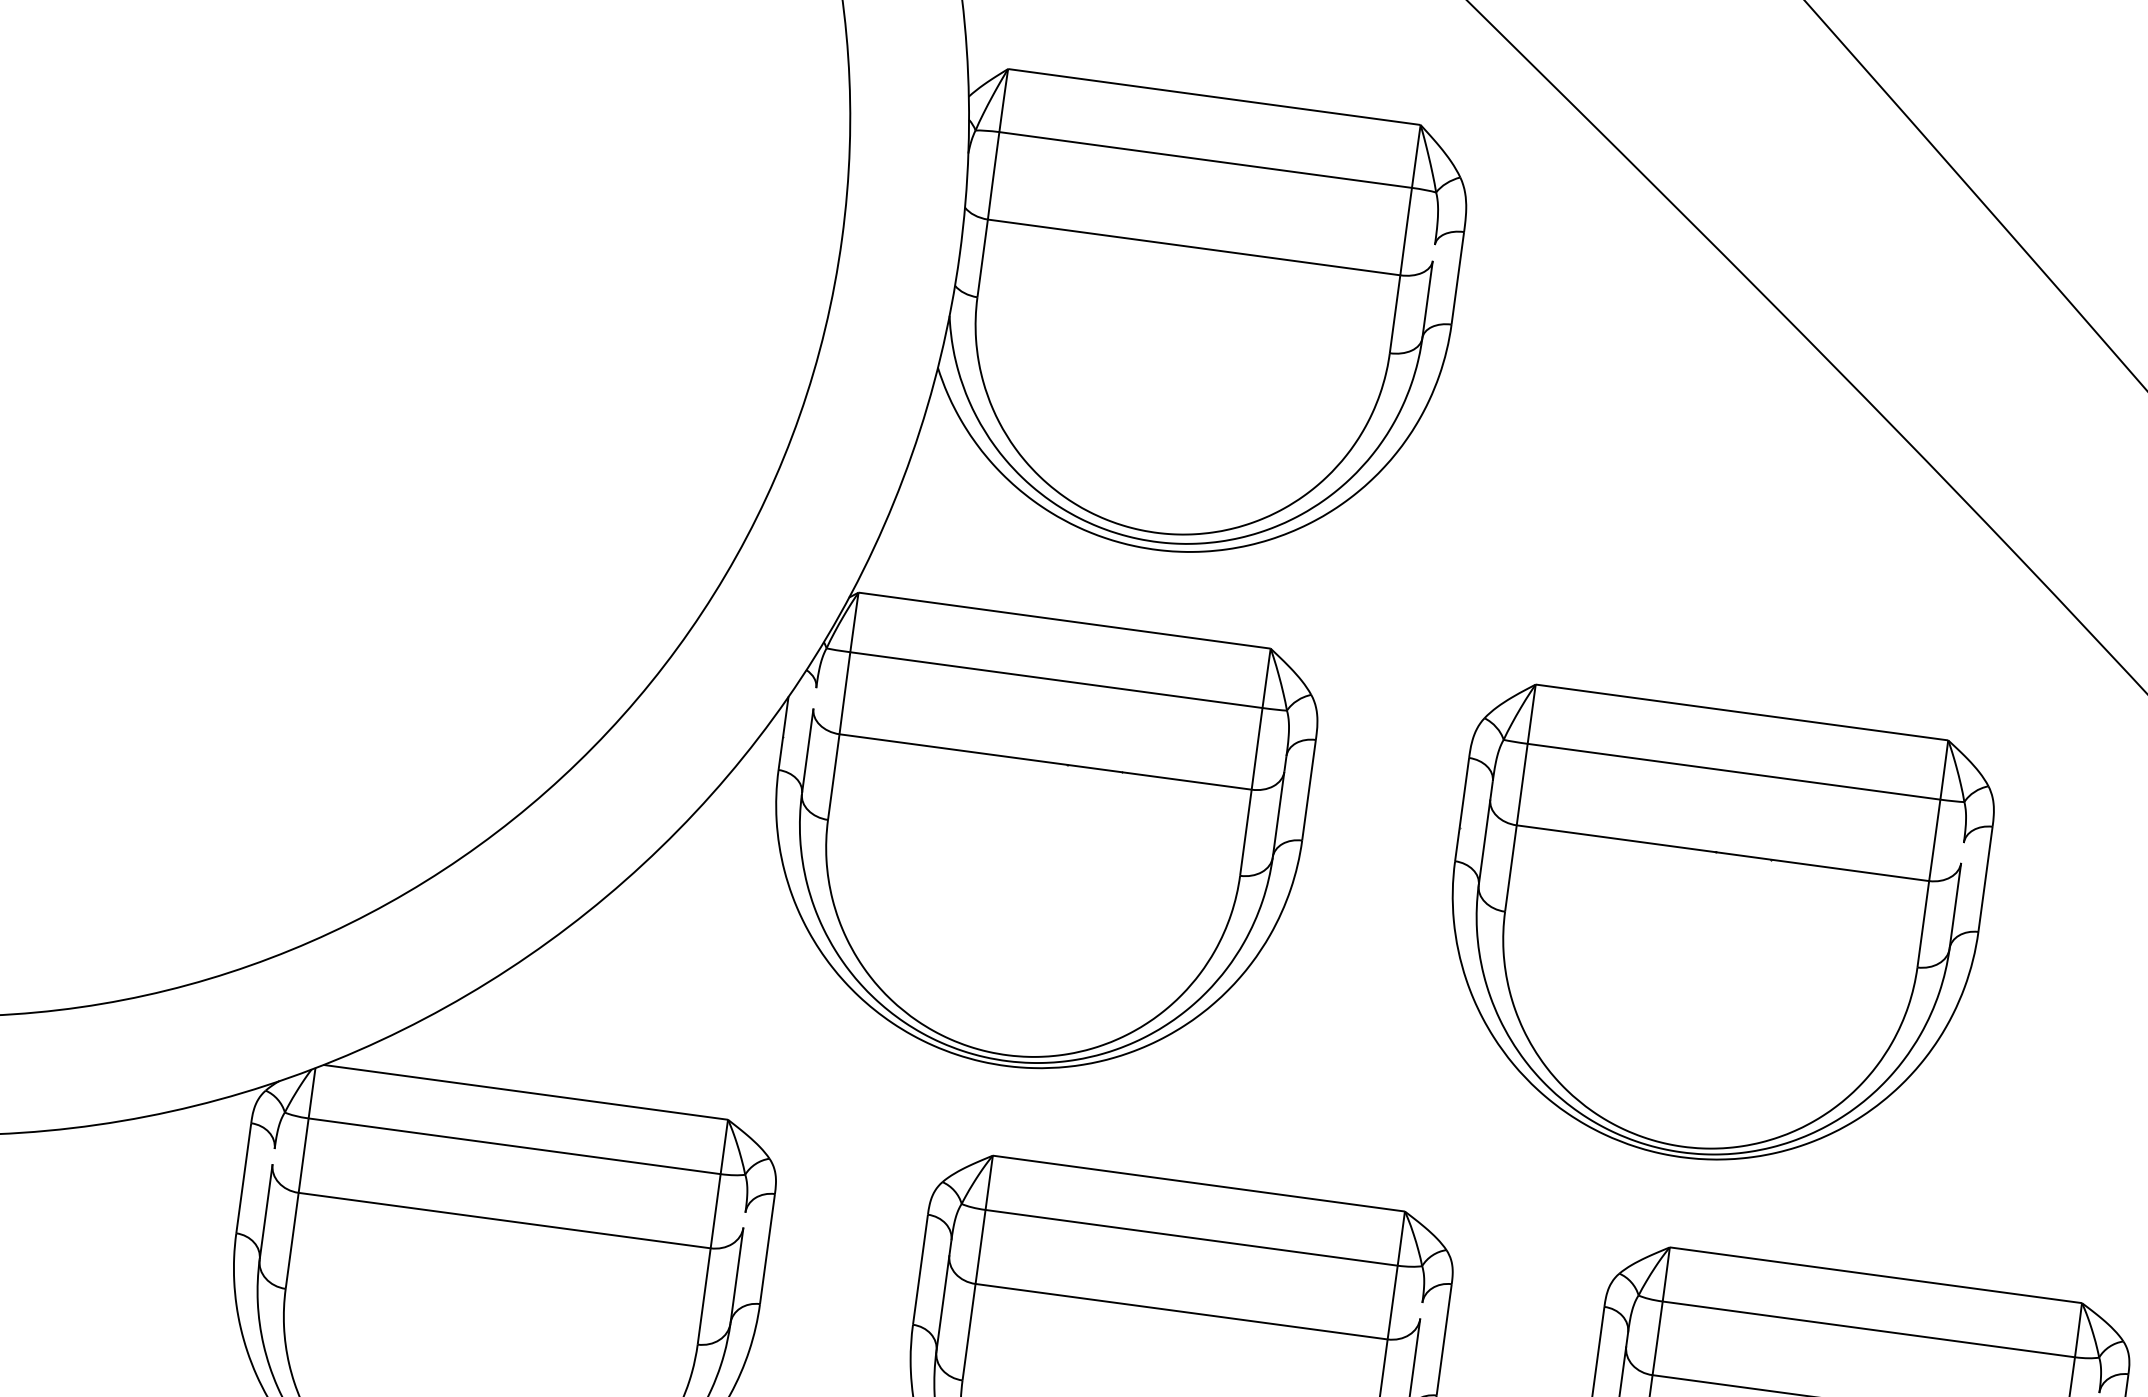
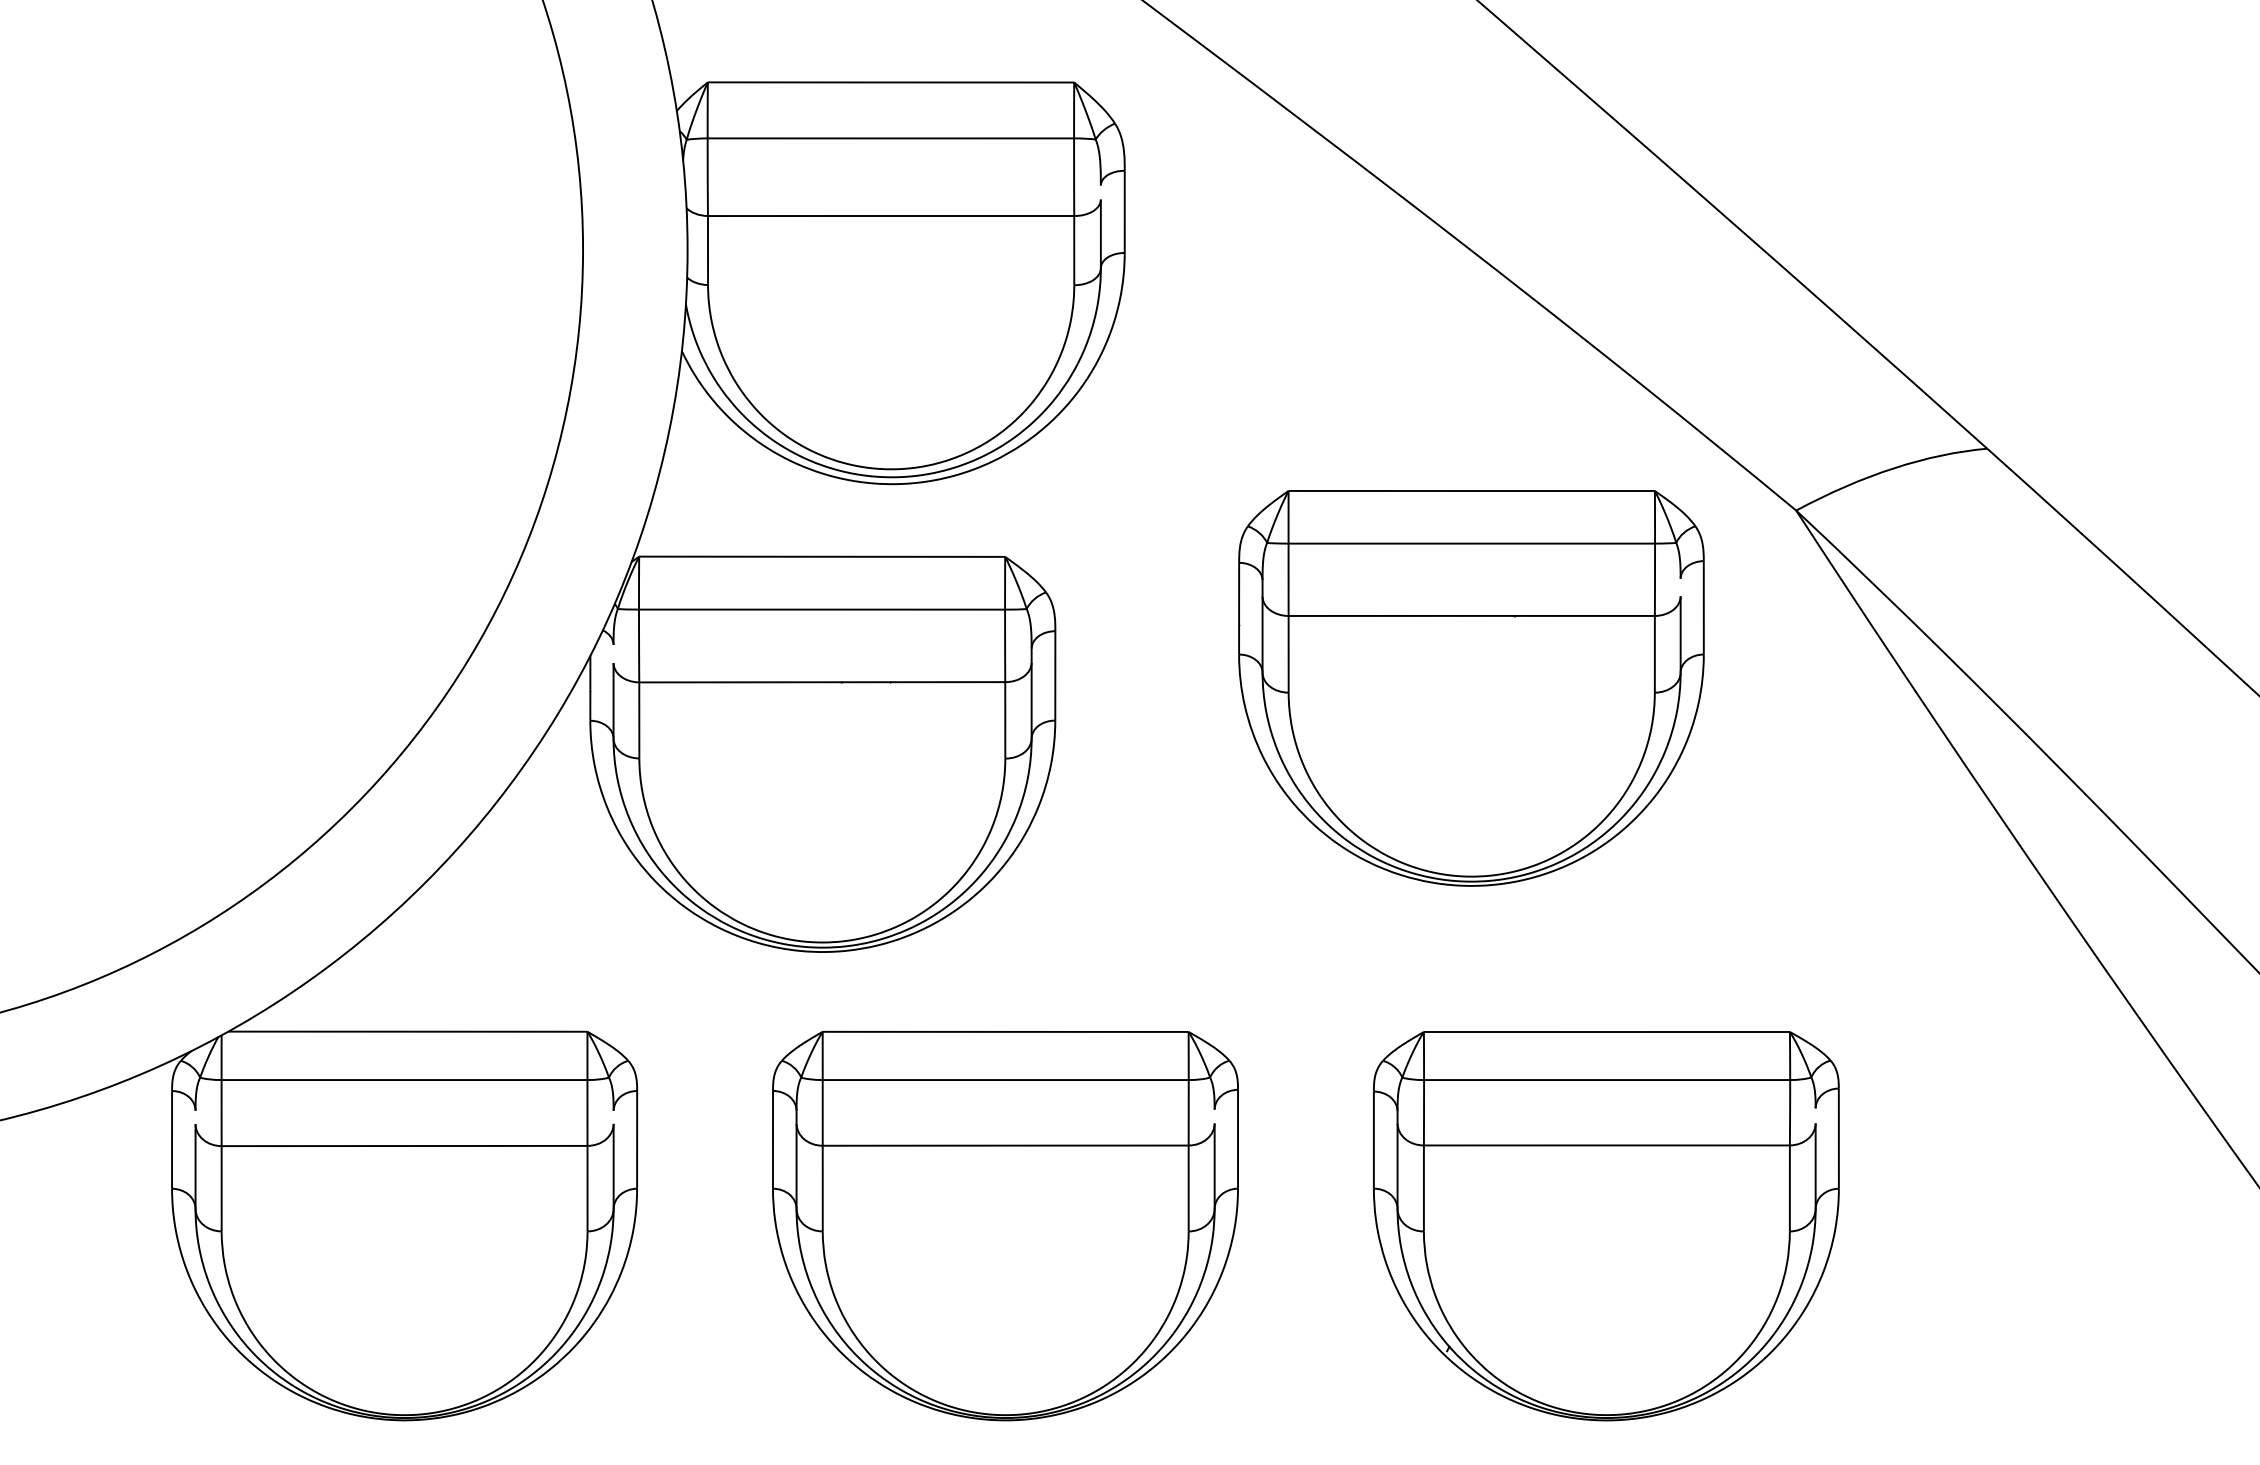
part: (1711, 934) -> (1471, 688), moved

